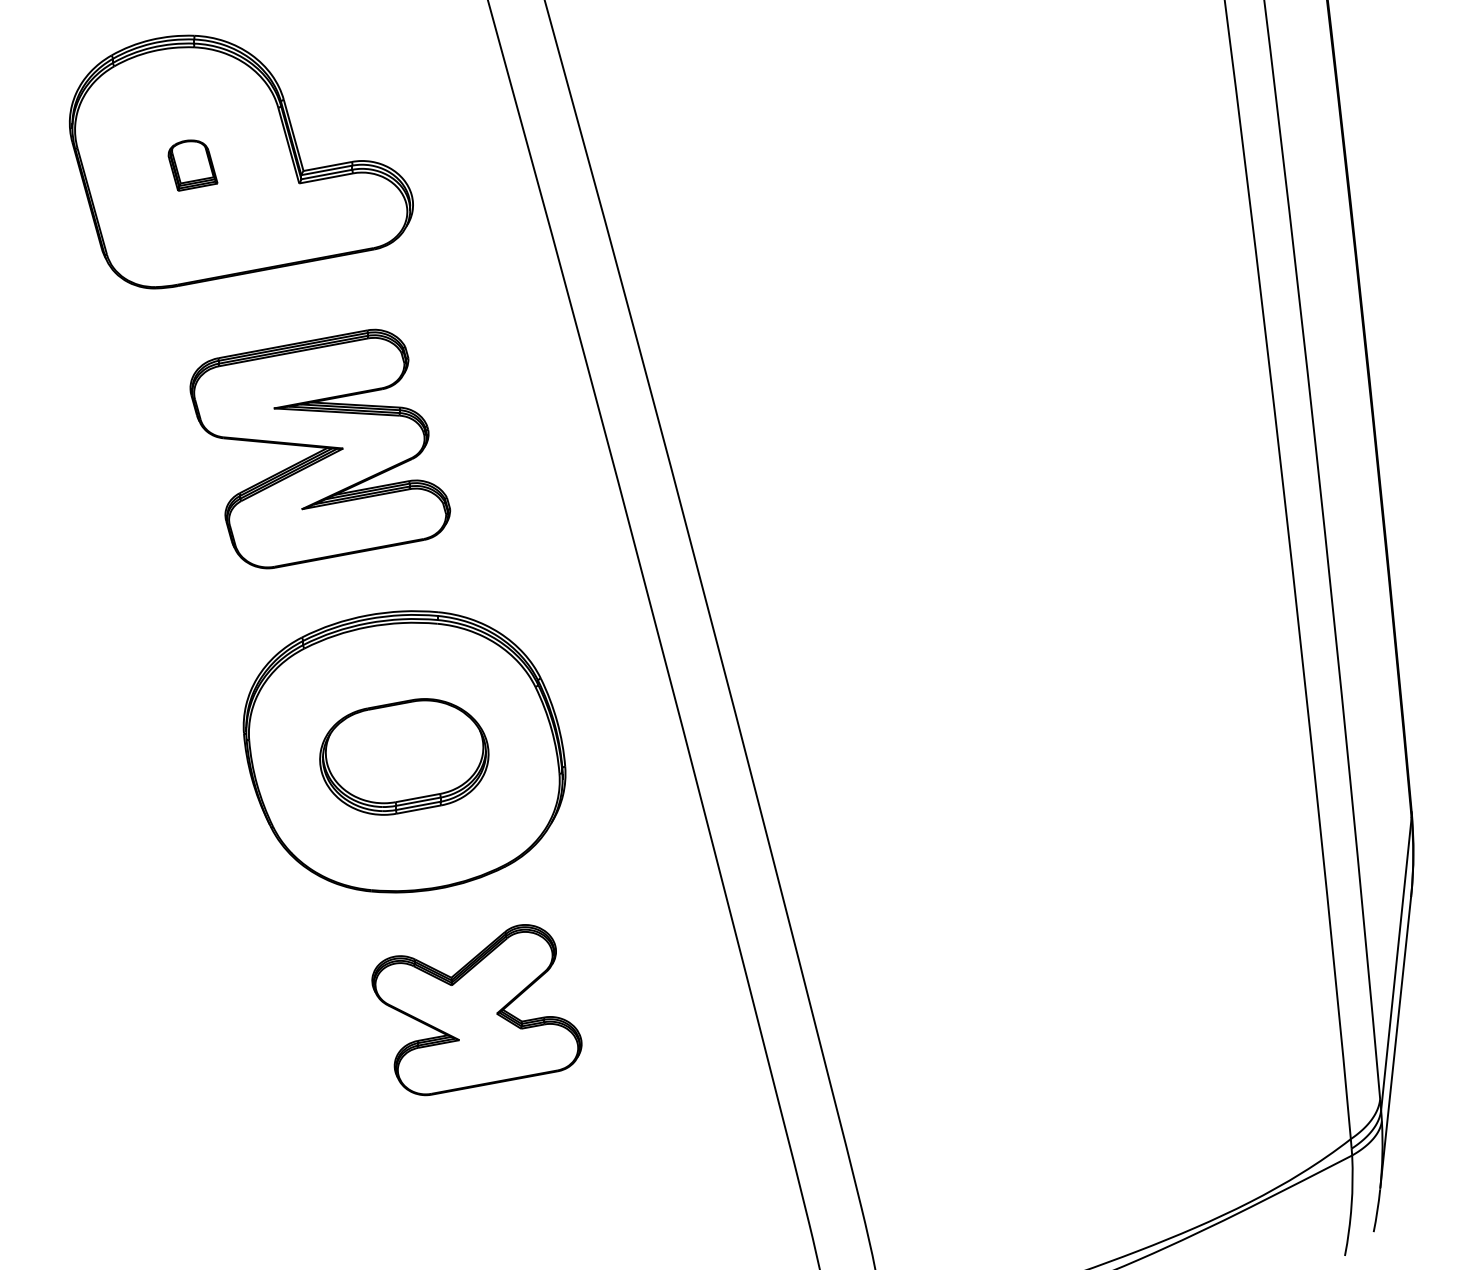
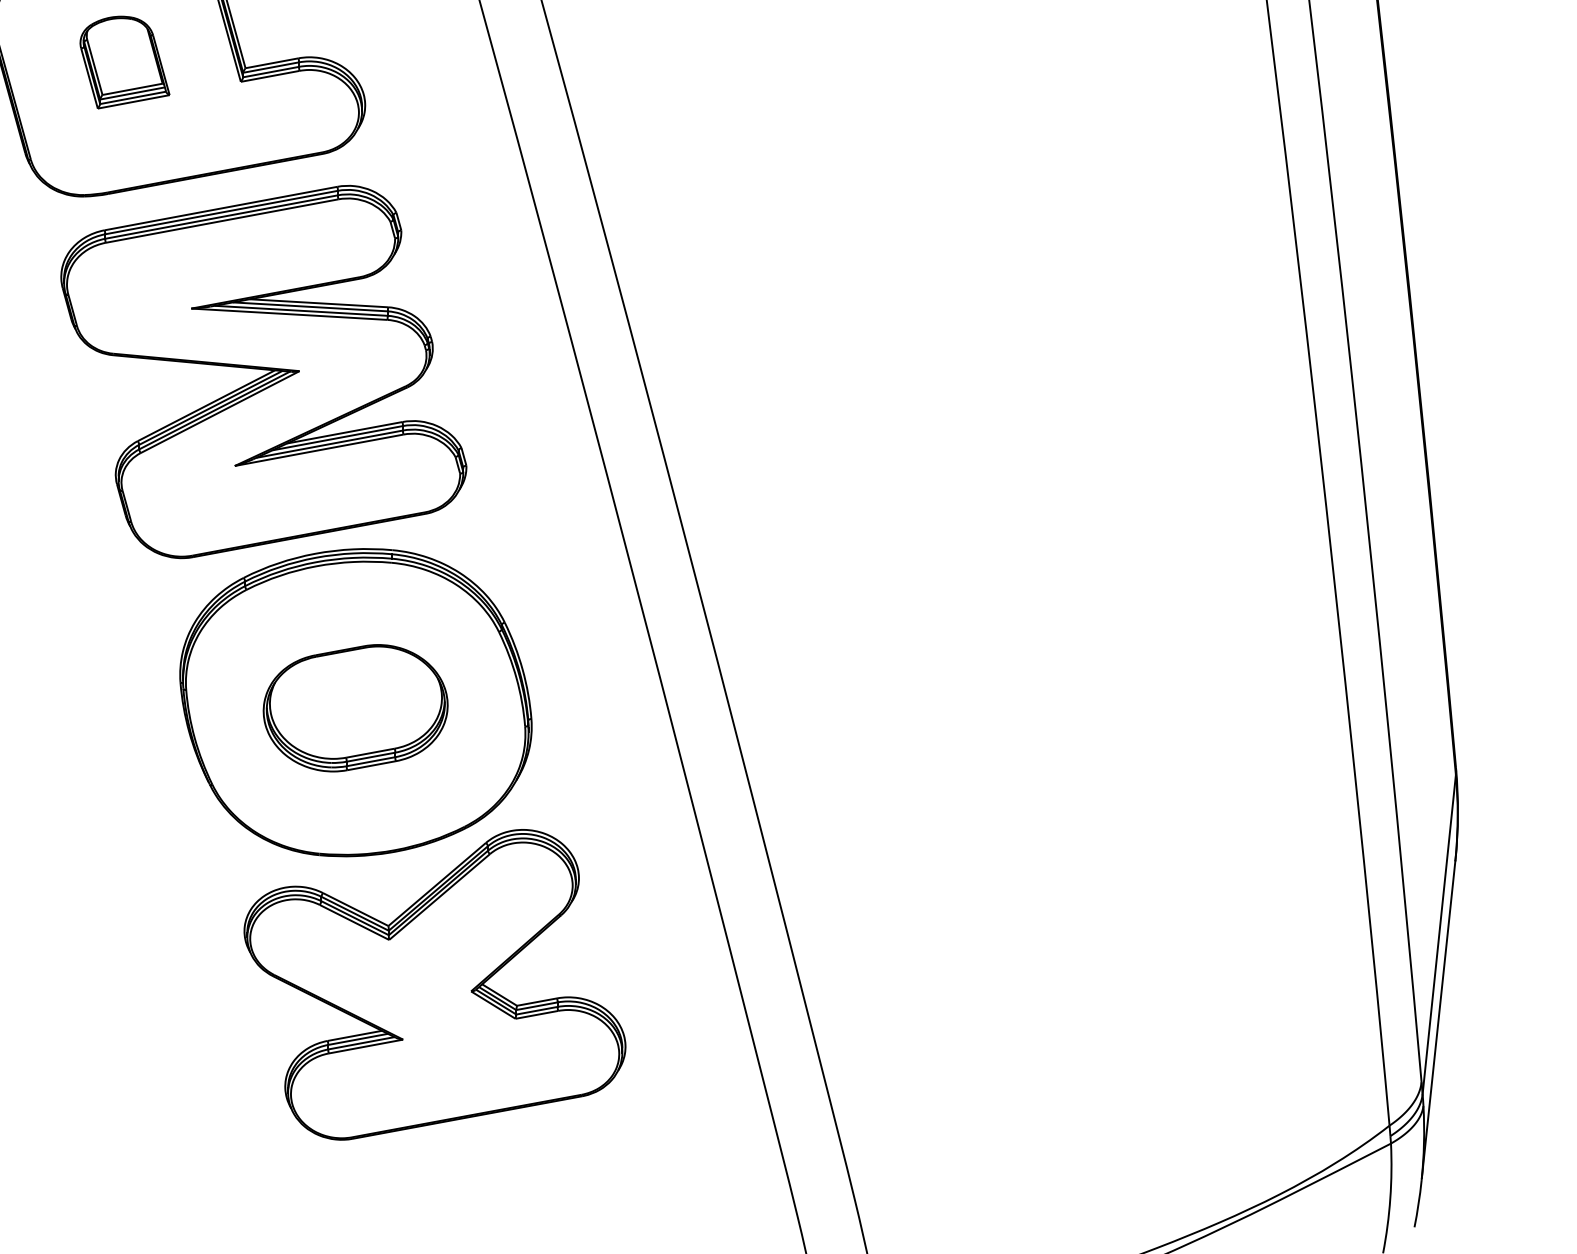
part: (192, 165) -> (124, 62), size x1.67
part: (320, 448) -> (264, 371), size x1.43
part: (476, 1009) -> (434, 984), size x1.67

